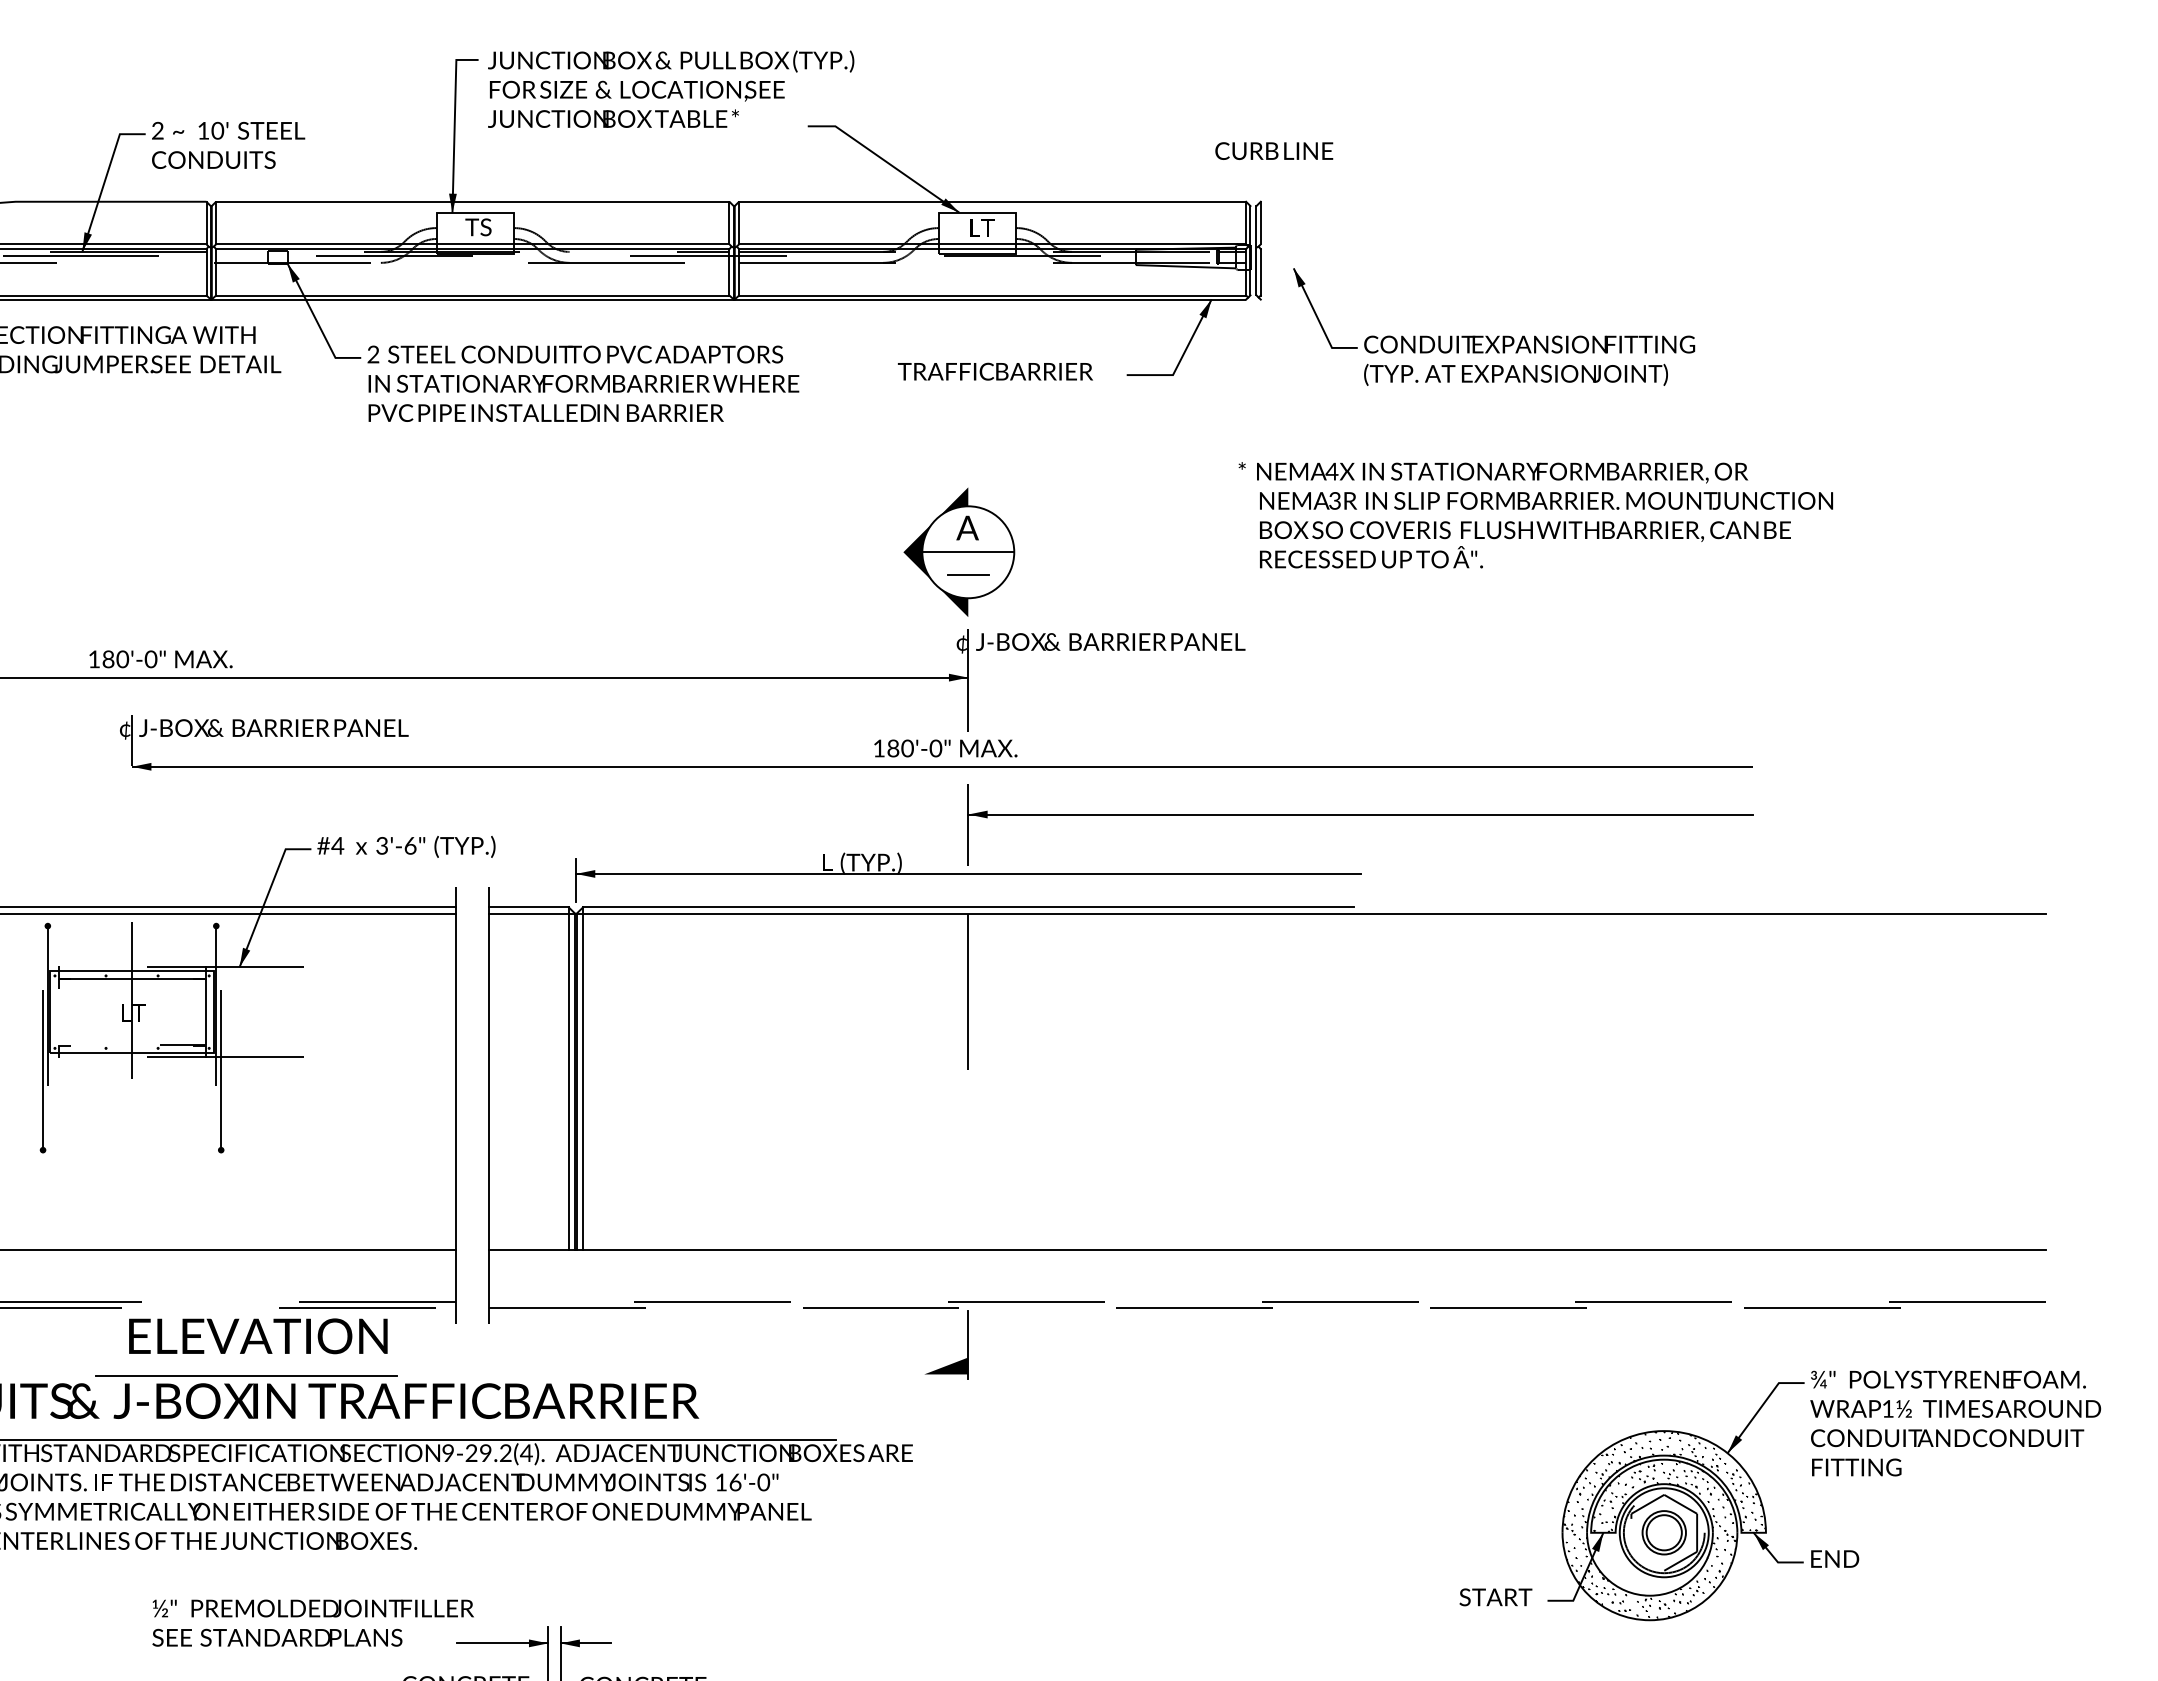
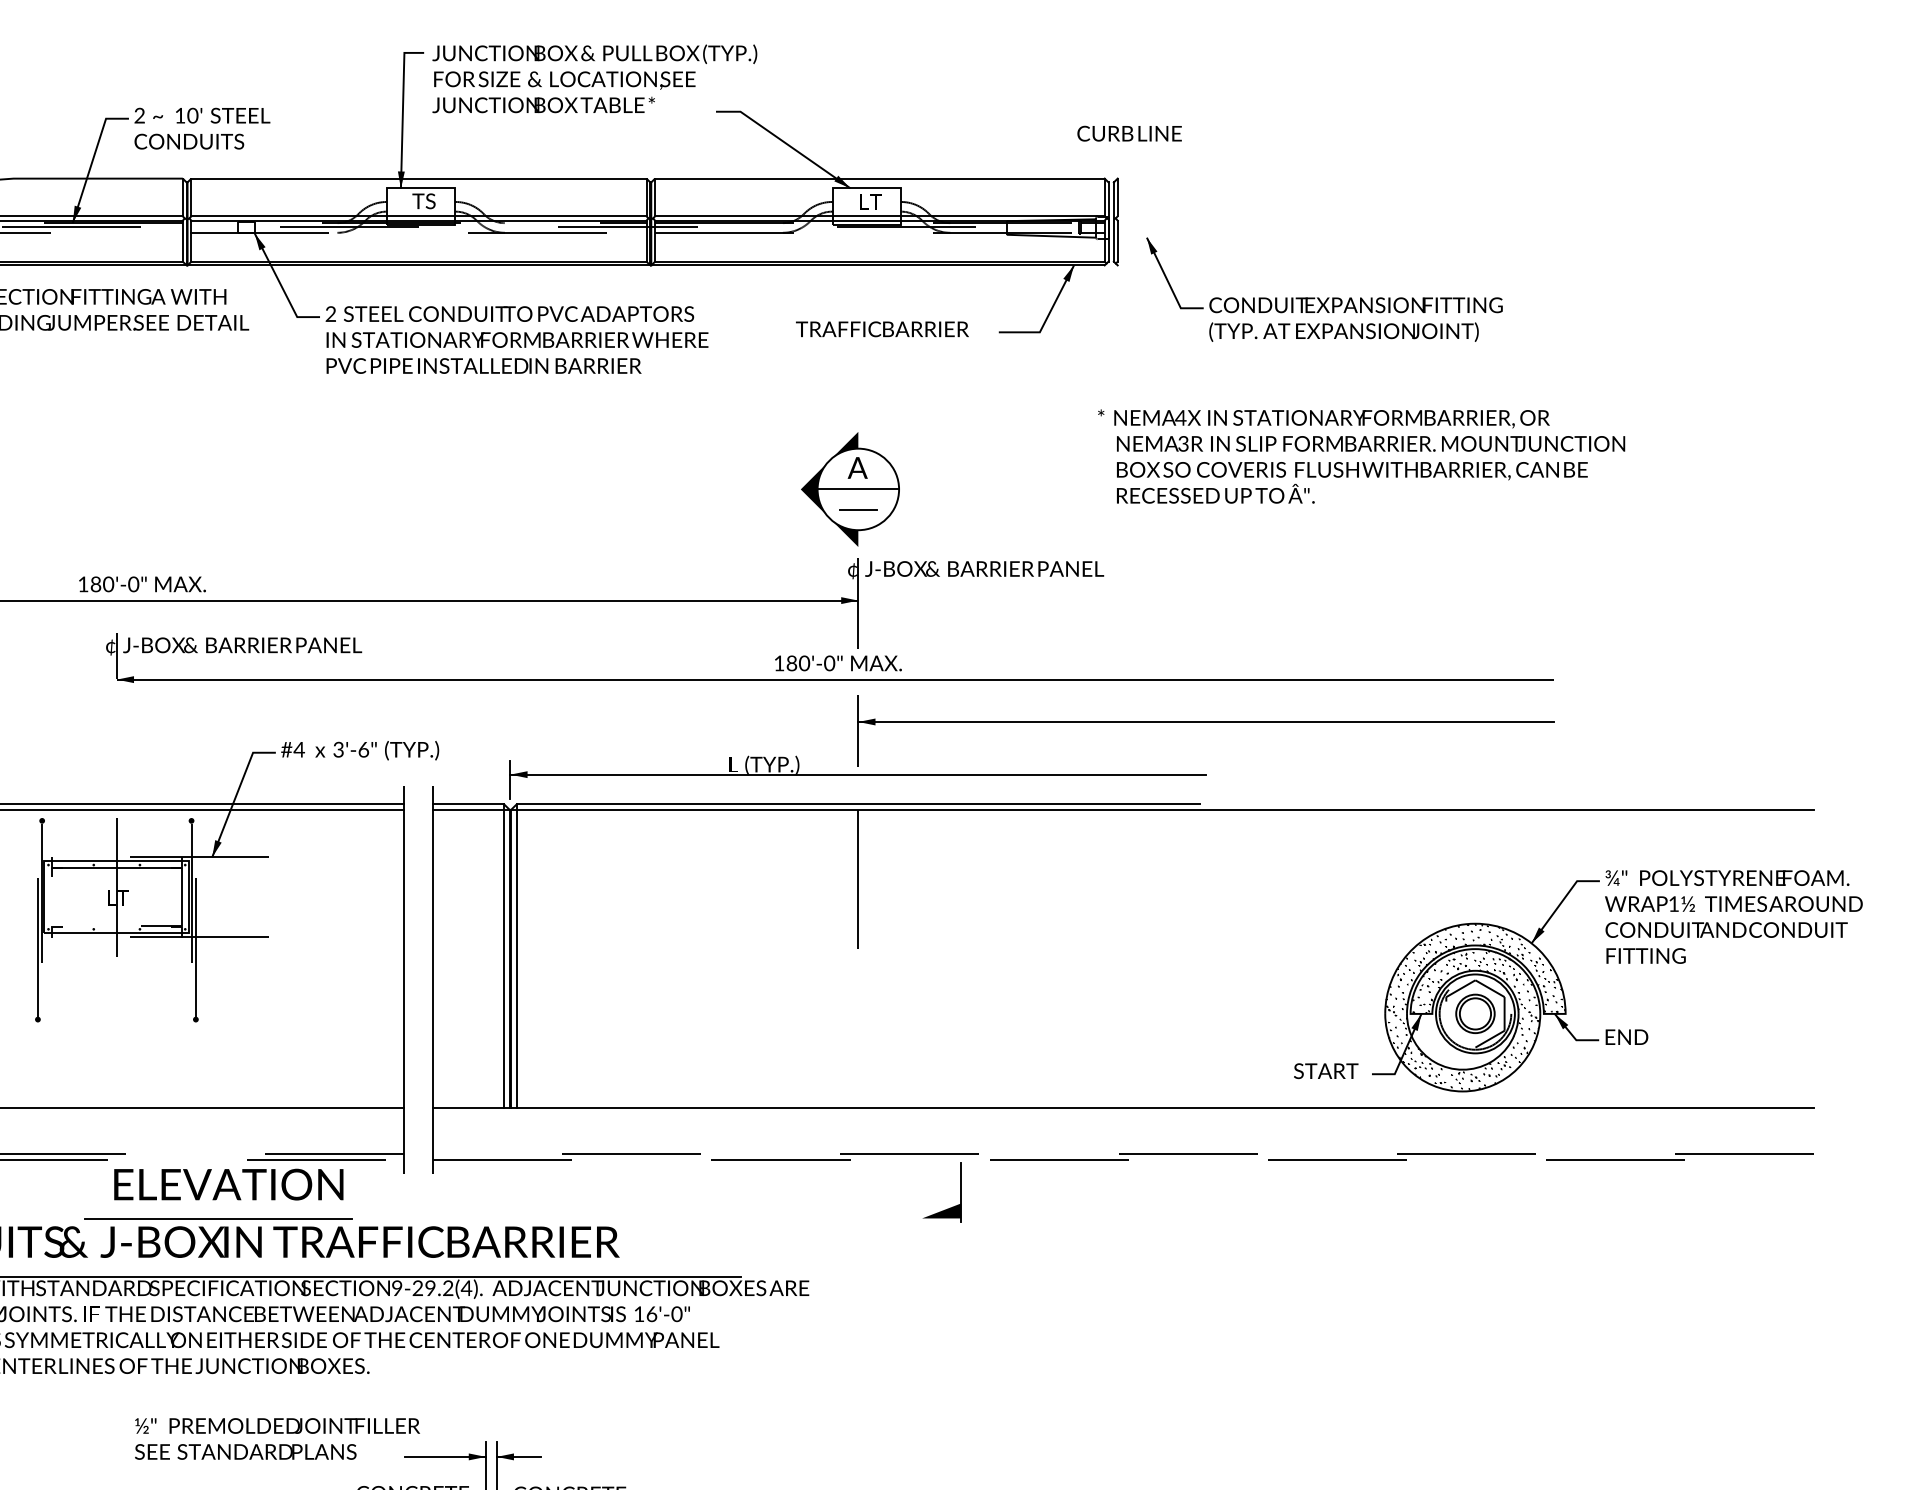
part: (954, 1362) -> (948, 1207), moved
part: (1762, 1502) -> (1562, 987), moved

